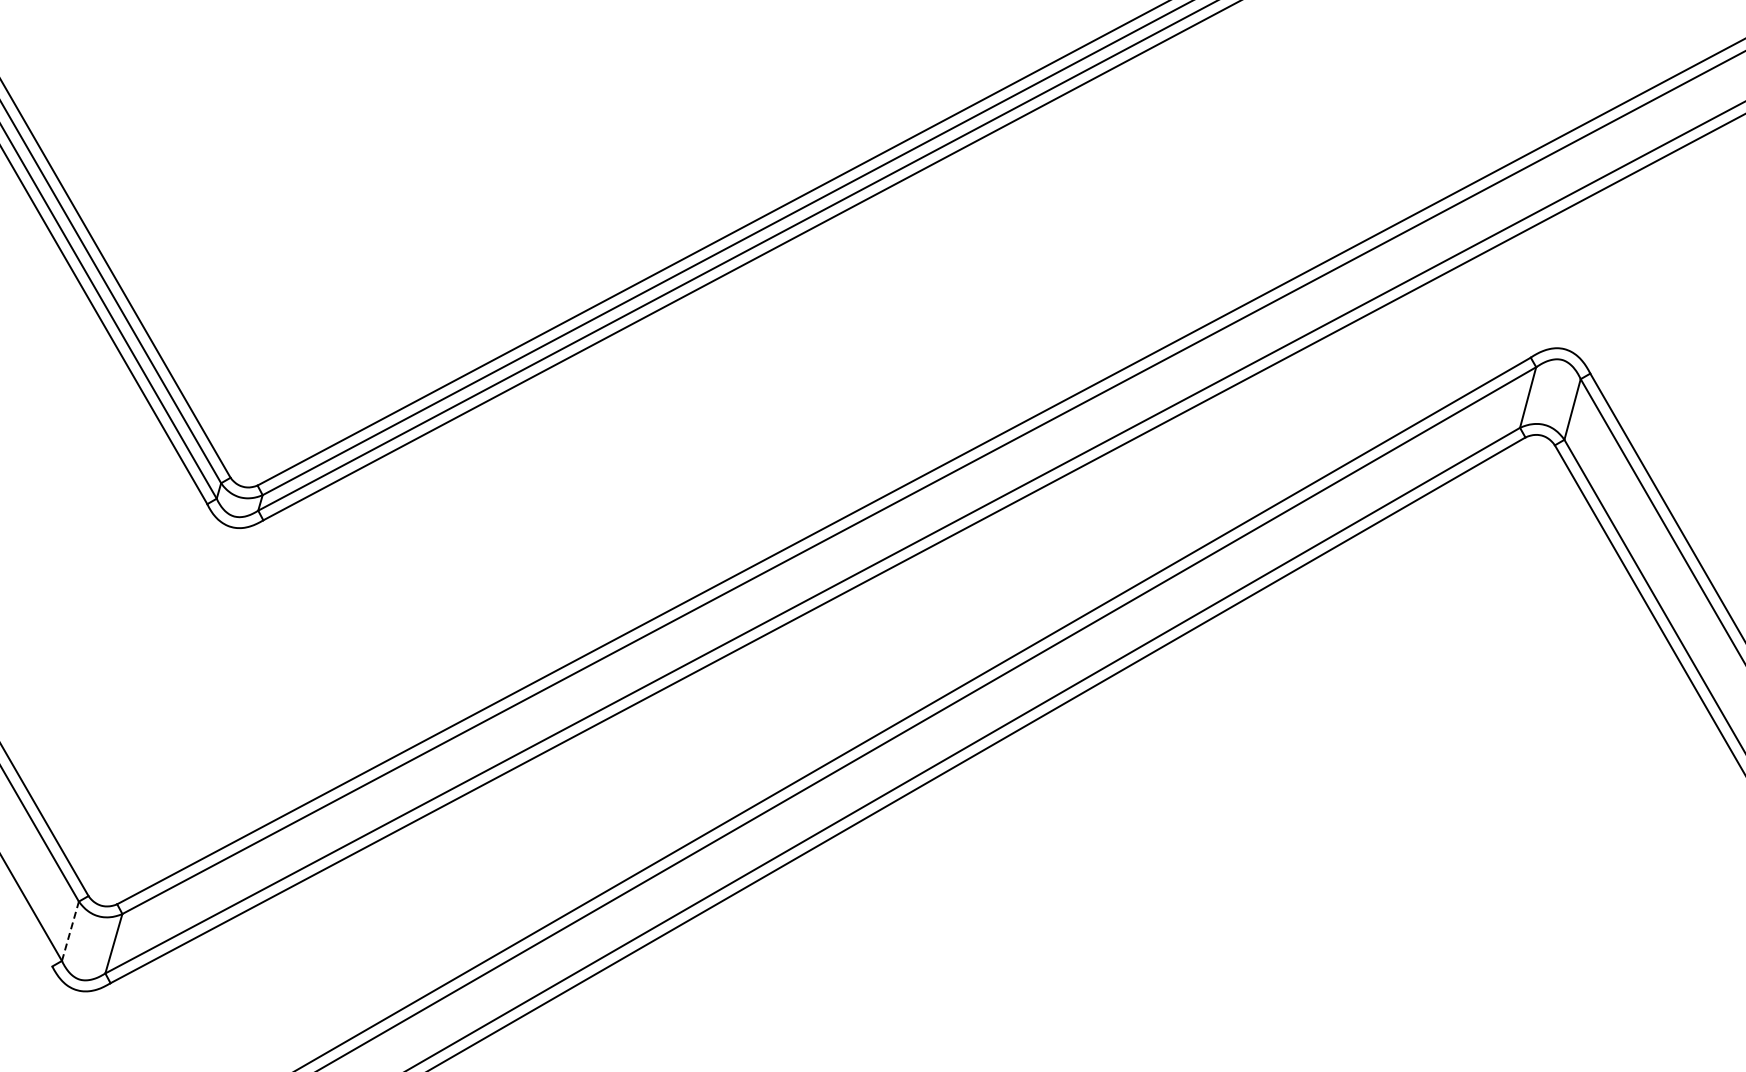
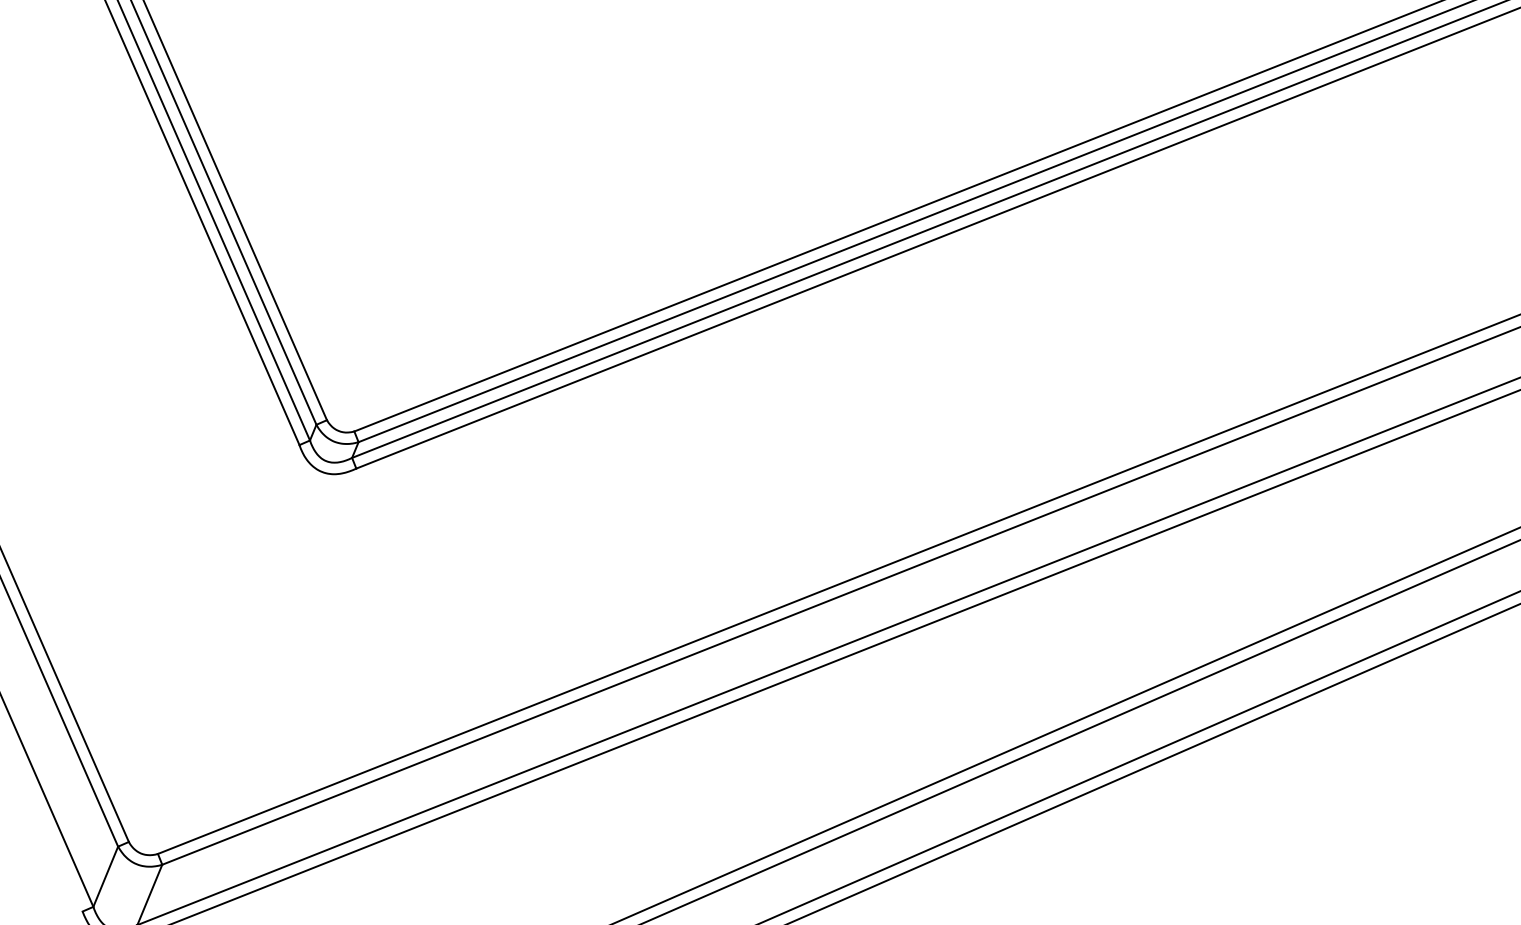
line: (70, 931) -> (105, 876), dashed -> solid

